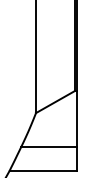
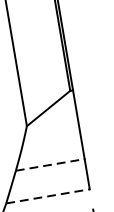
line: (49, 146) -> (50, 164), solid -> dashed
line: (43, 170) -> (48, 195), solid -> dashed

